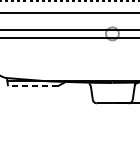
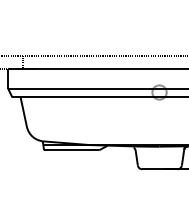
line: (32, 86) -> (71, 150), dashed -> solid

